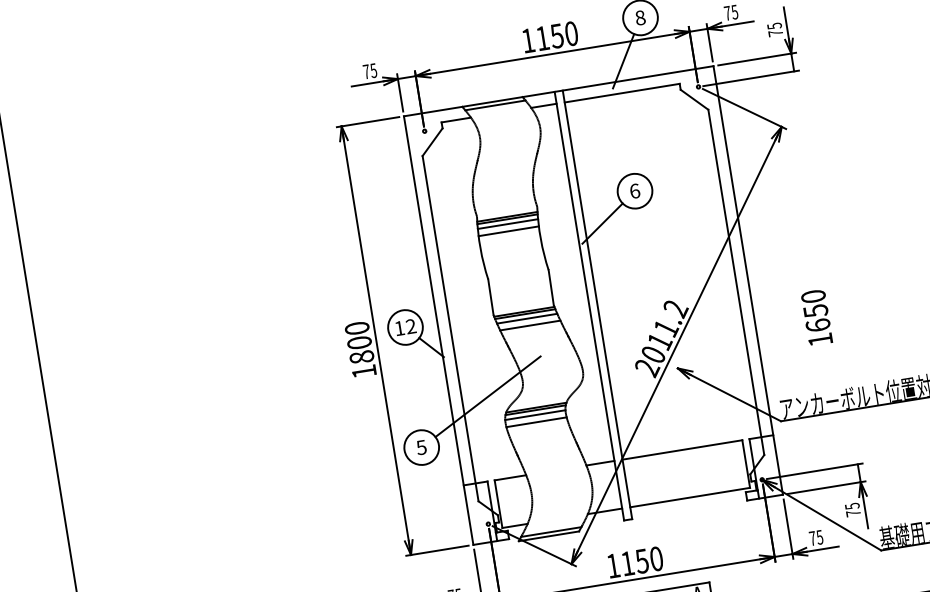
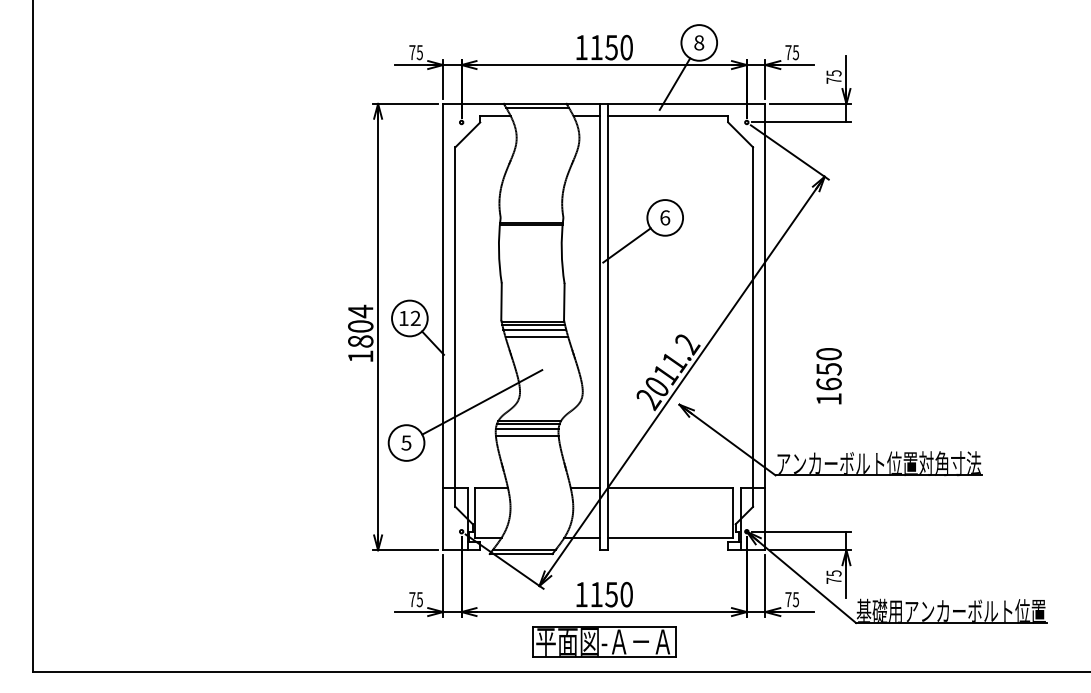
line: (507, 224) -> (530, 230), removed
line: (508, 230) -> (530, 237), removed
text: (357, 328) -> (360, 311), 1800 -> 1804

